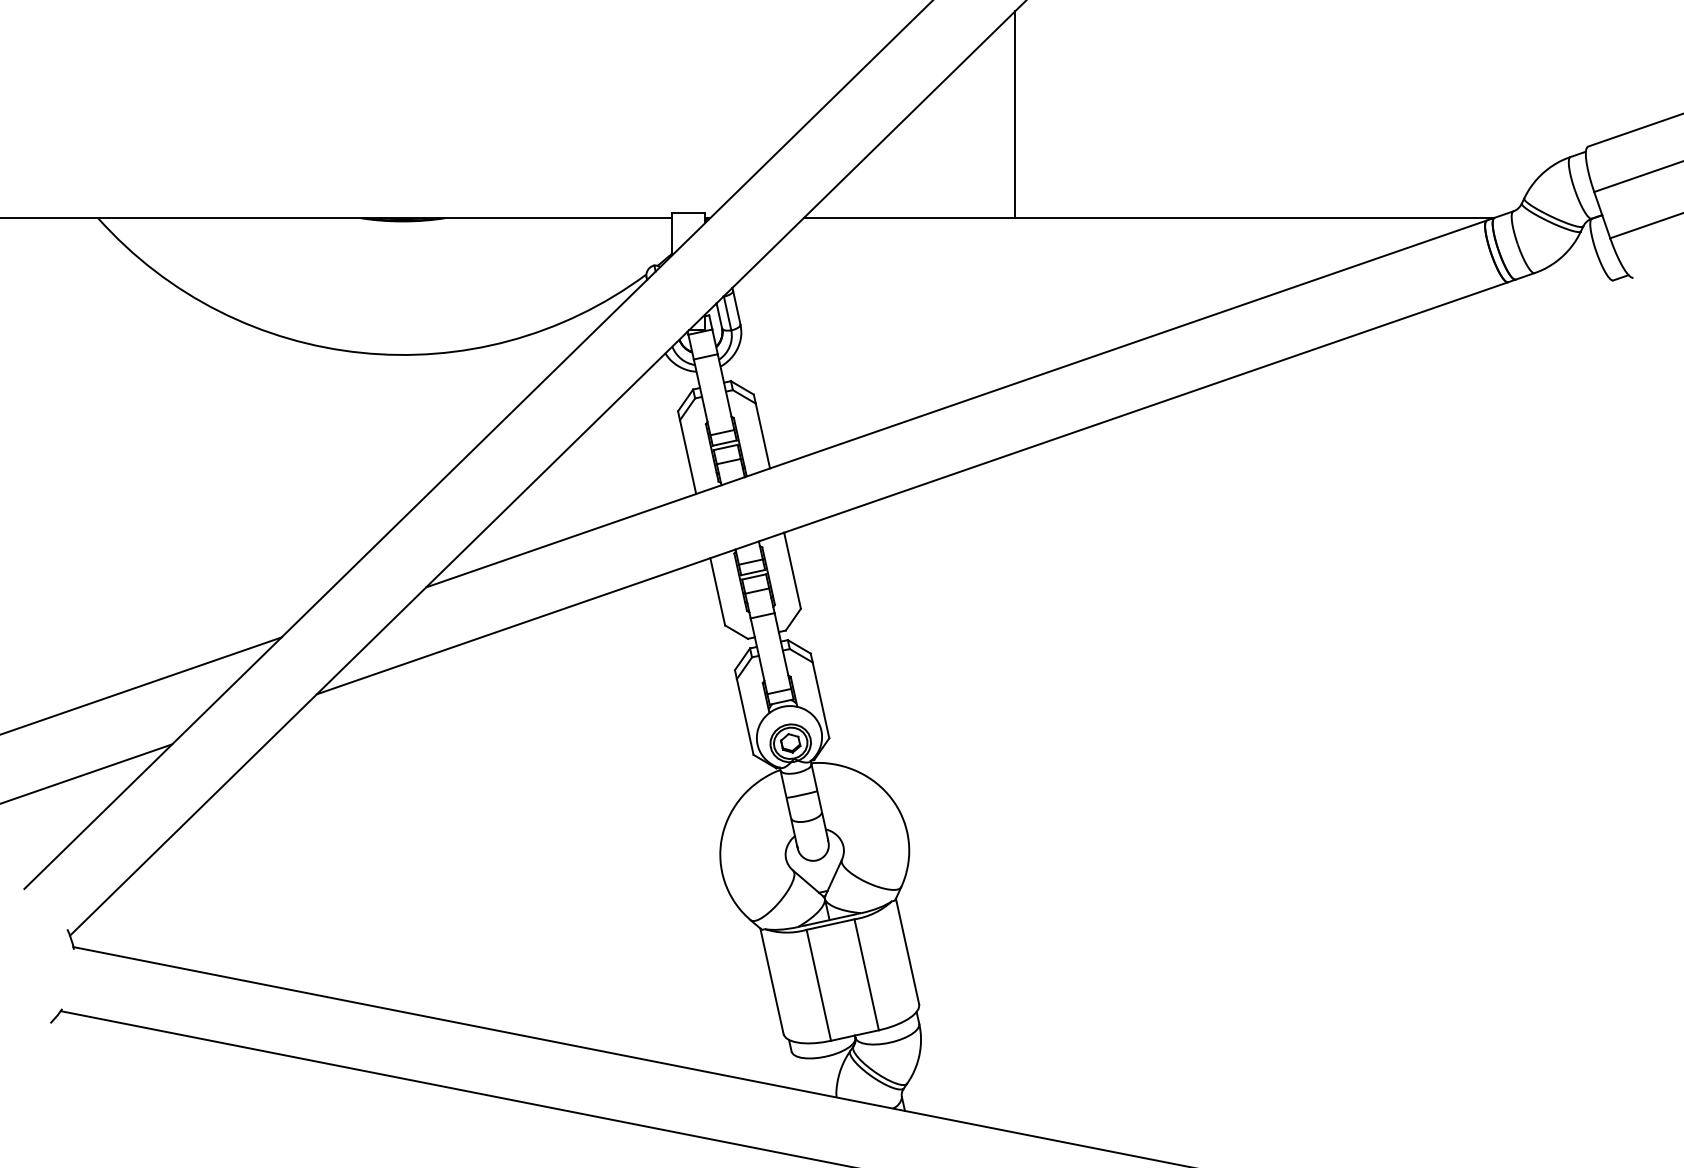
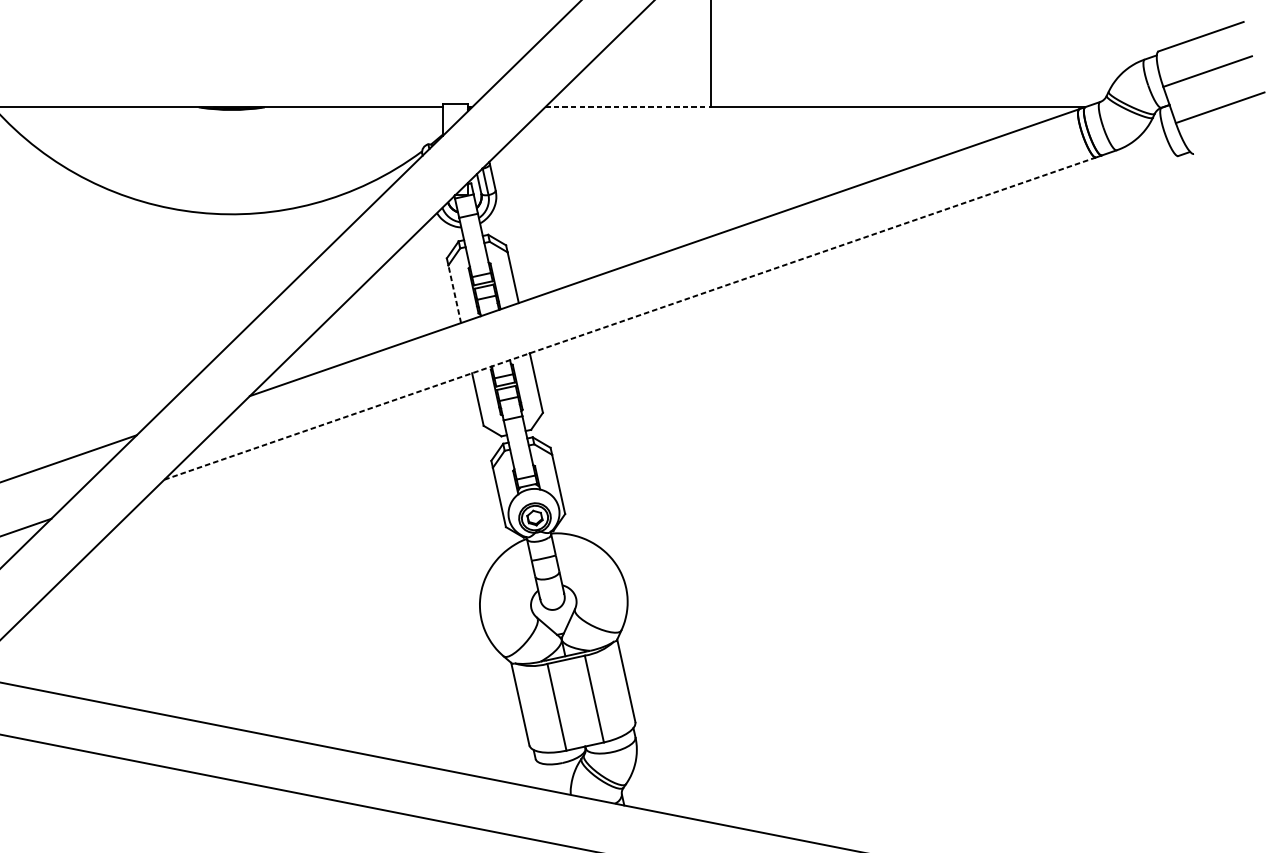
line: (909, 218) -> (627, 107), solid -> dashed
line: (688, 457) -> (455, 294), solid -> dashed
line: (912, 488) -> (630, 318), solid -> dashed

